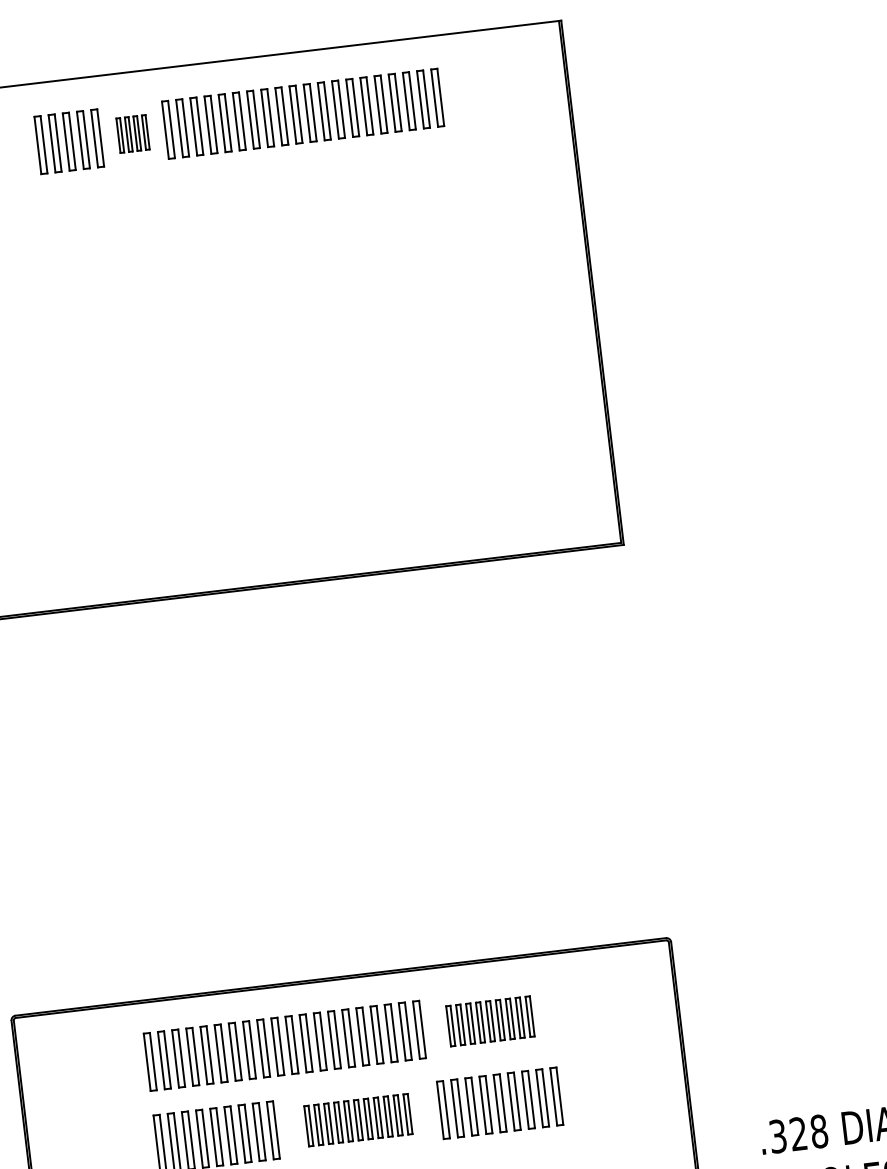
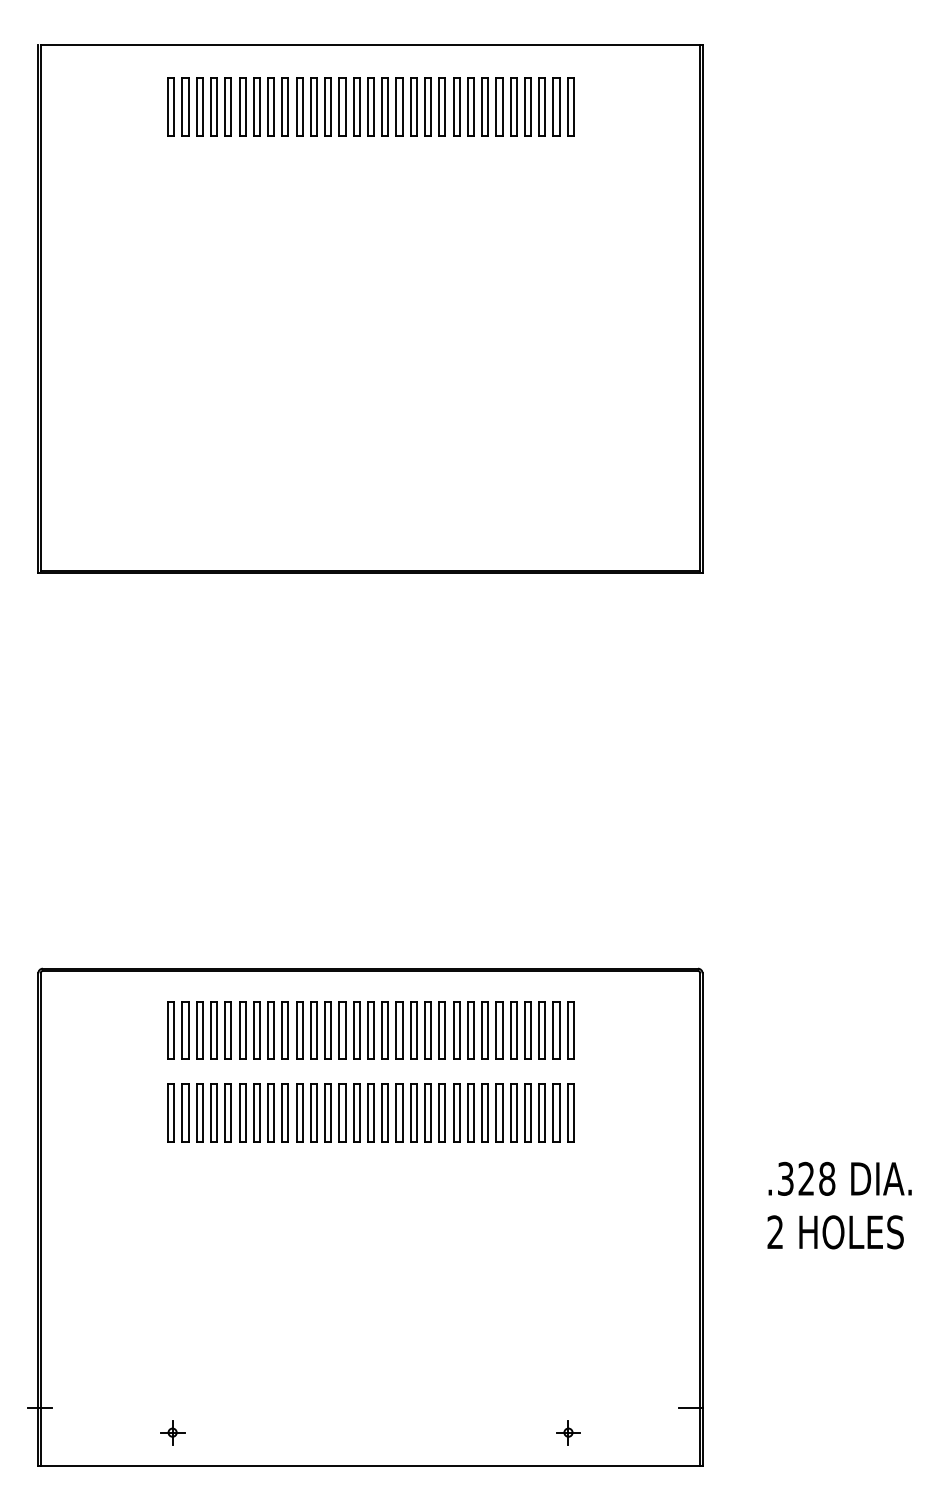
part: (132, 133) -> (263, 106), size x1.67
part: (490, 1021) -> (513, 1030), size x1.43
part: (357, 1119) -> (370, 1112), size x1.43

